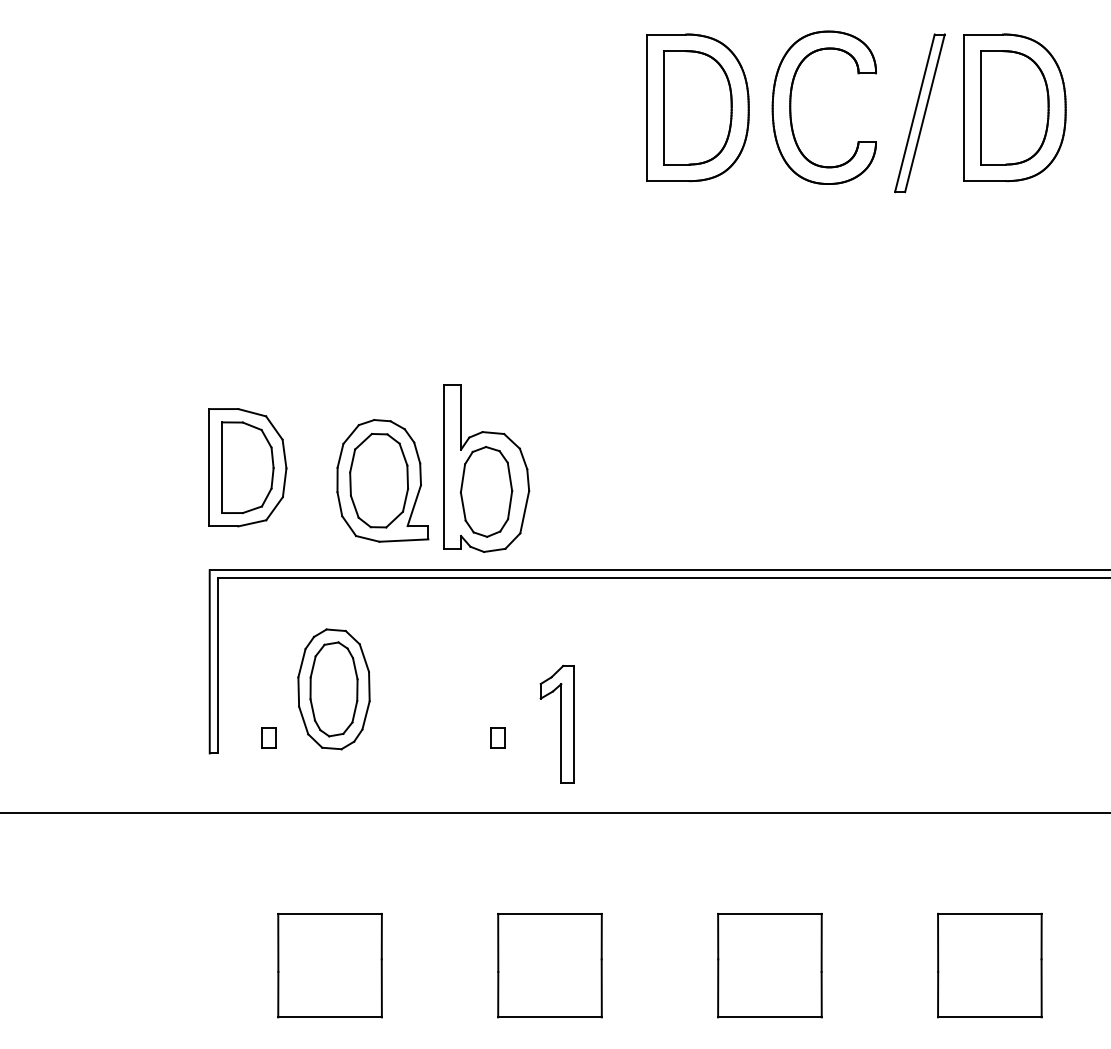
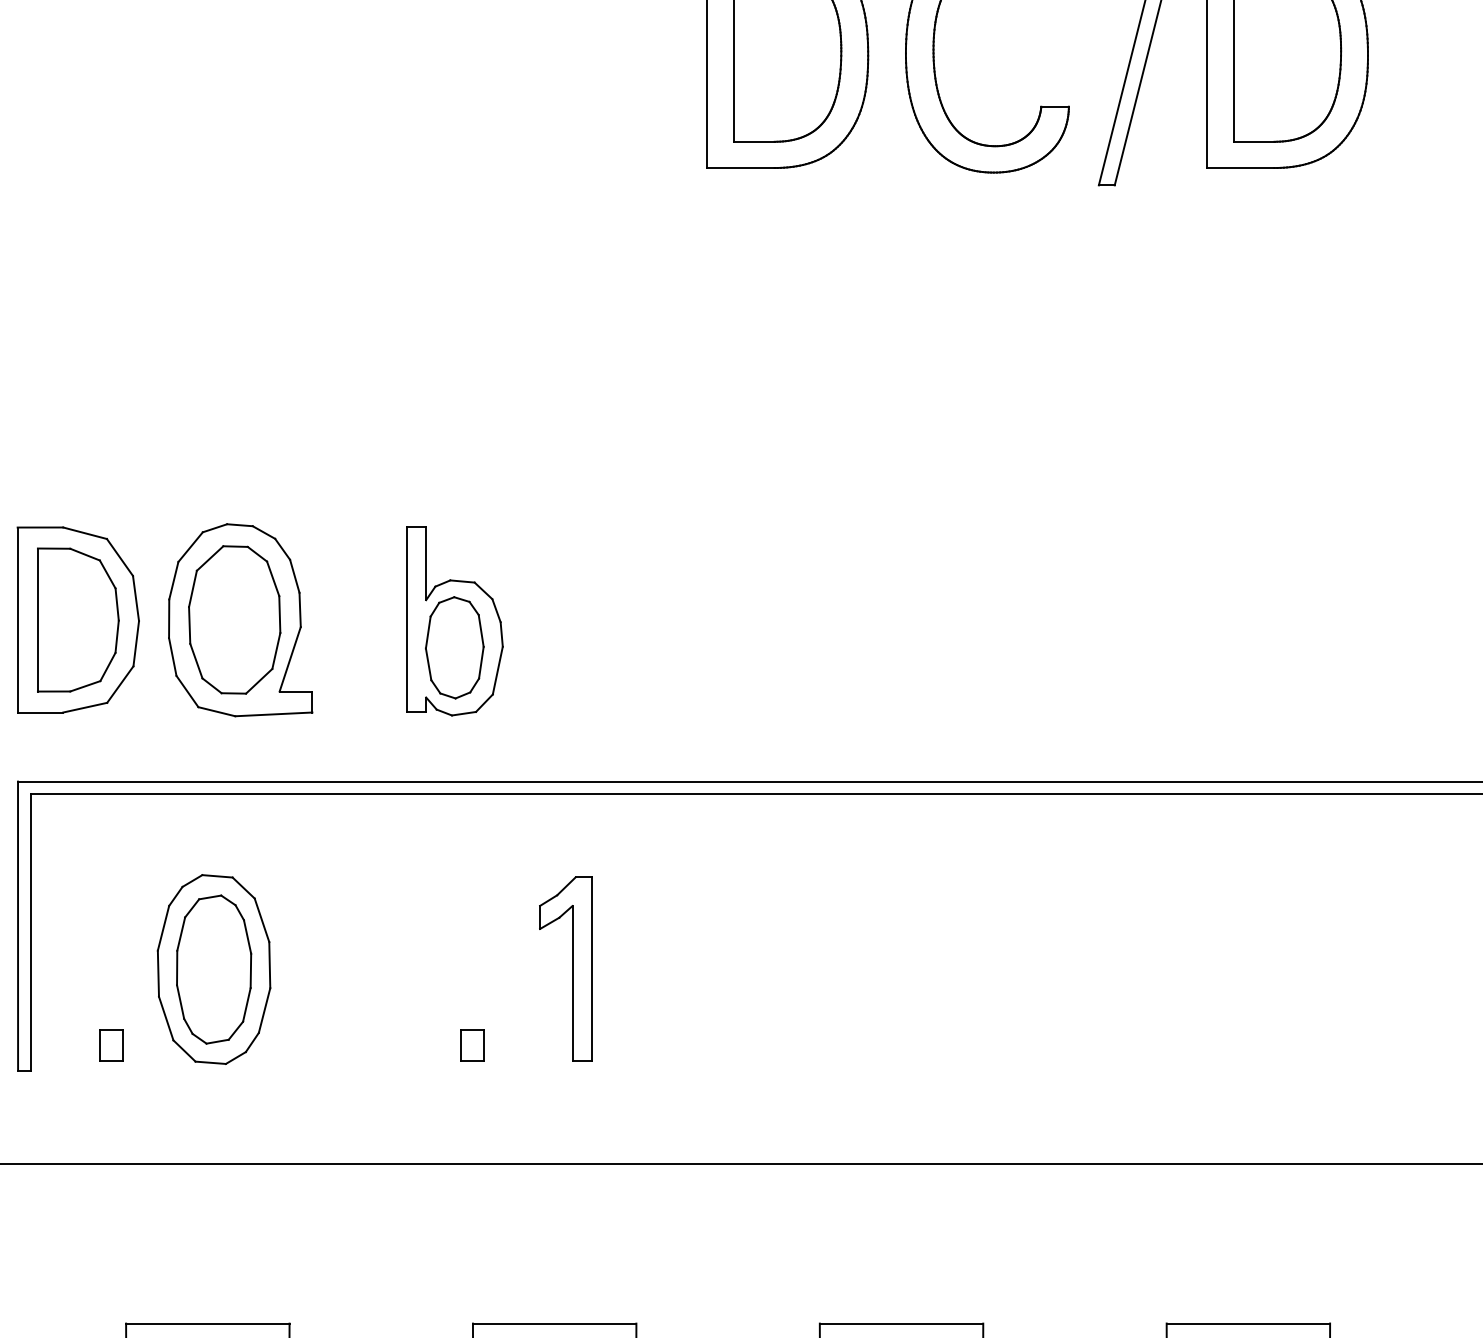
part: (486, 468) -> (454, 621), size x0.71
part: (382, 480) -> (240, 619), moved
part: (556, 723) -> (564, 968), moved

